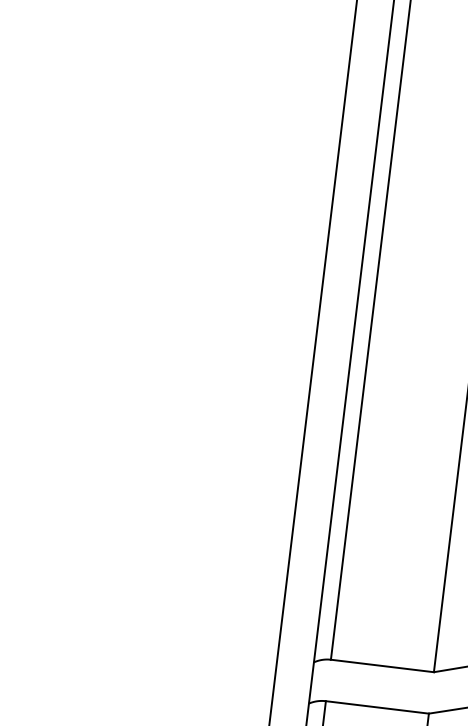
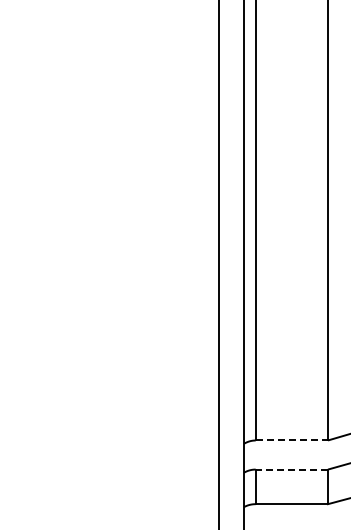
line: (383, 666) -> (292, 440), solid -> dashed
line: (376, 707) -> (291, 469), solid -> dashed

